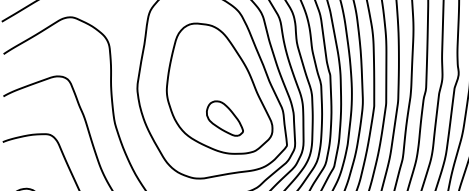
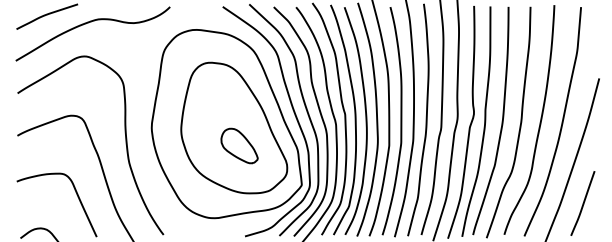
part: (224, 118) -> (239, 145), moved

